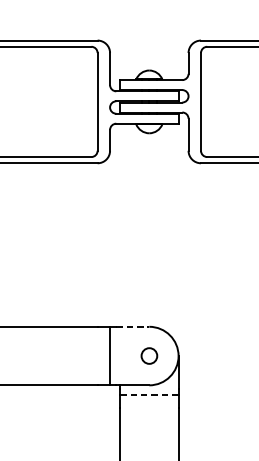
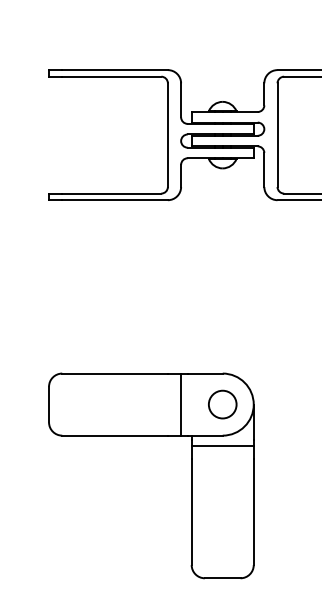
line: (133, 326) -> (205, 373), dashed -> solid
circle: (149, 355) -> (222, 404), size x1.67
line: (149, 395) -> (222, 446), dashed -> solid

